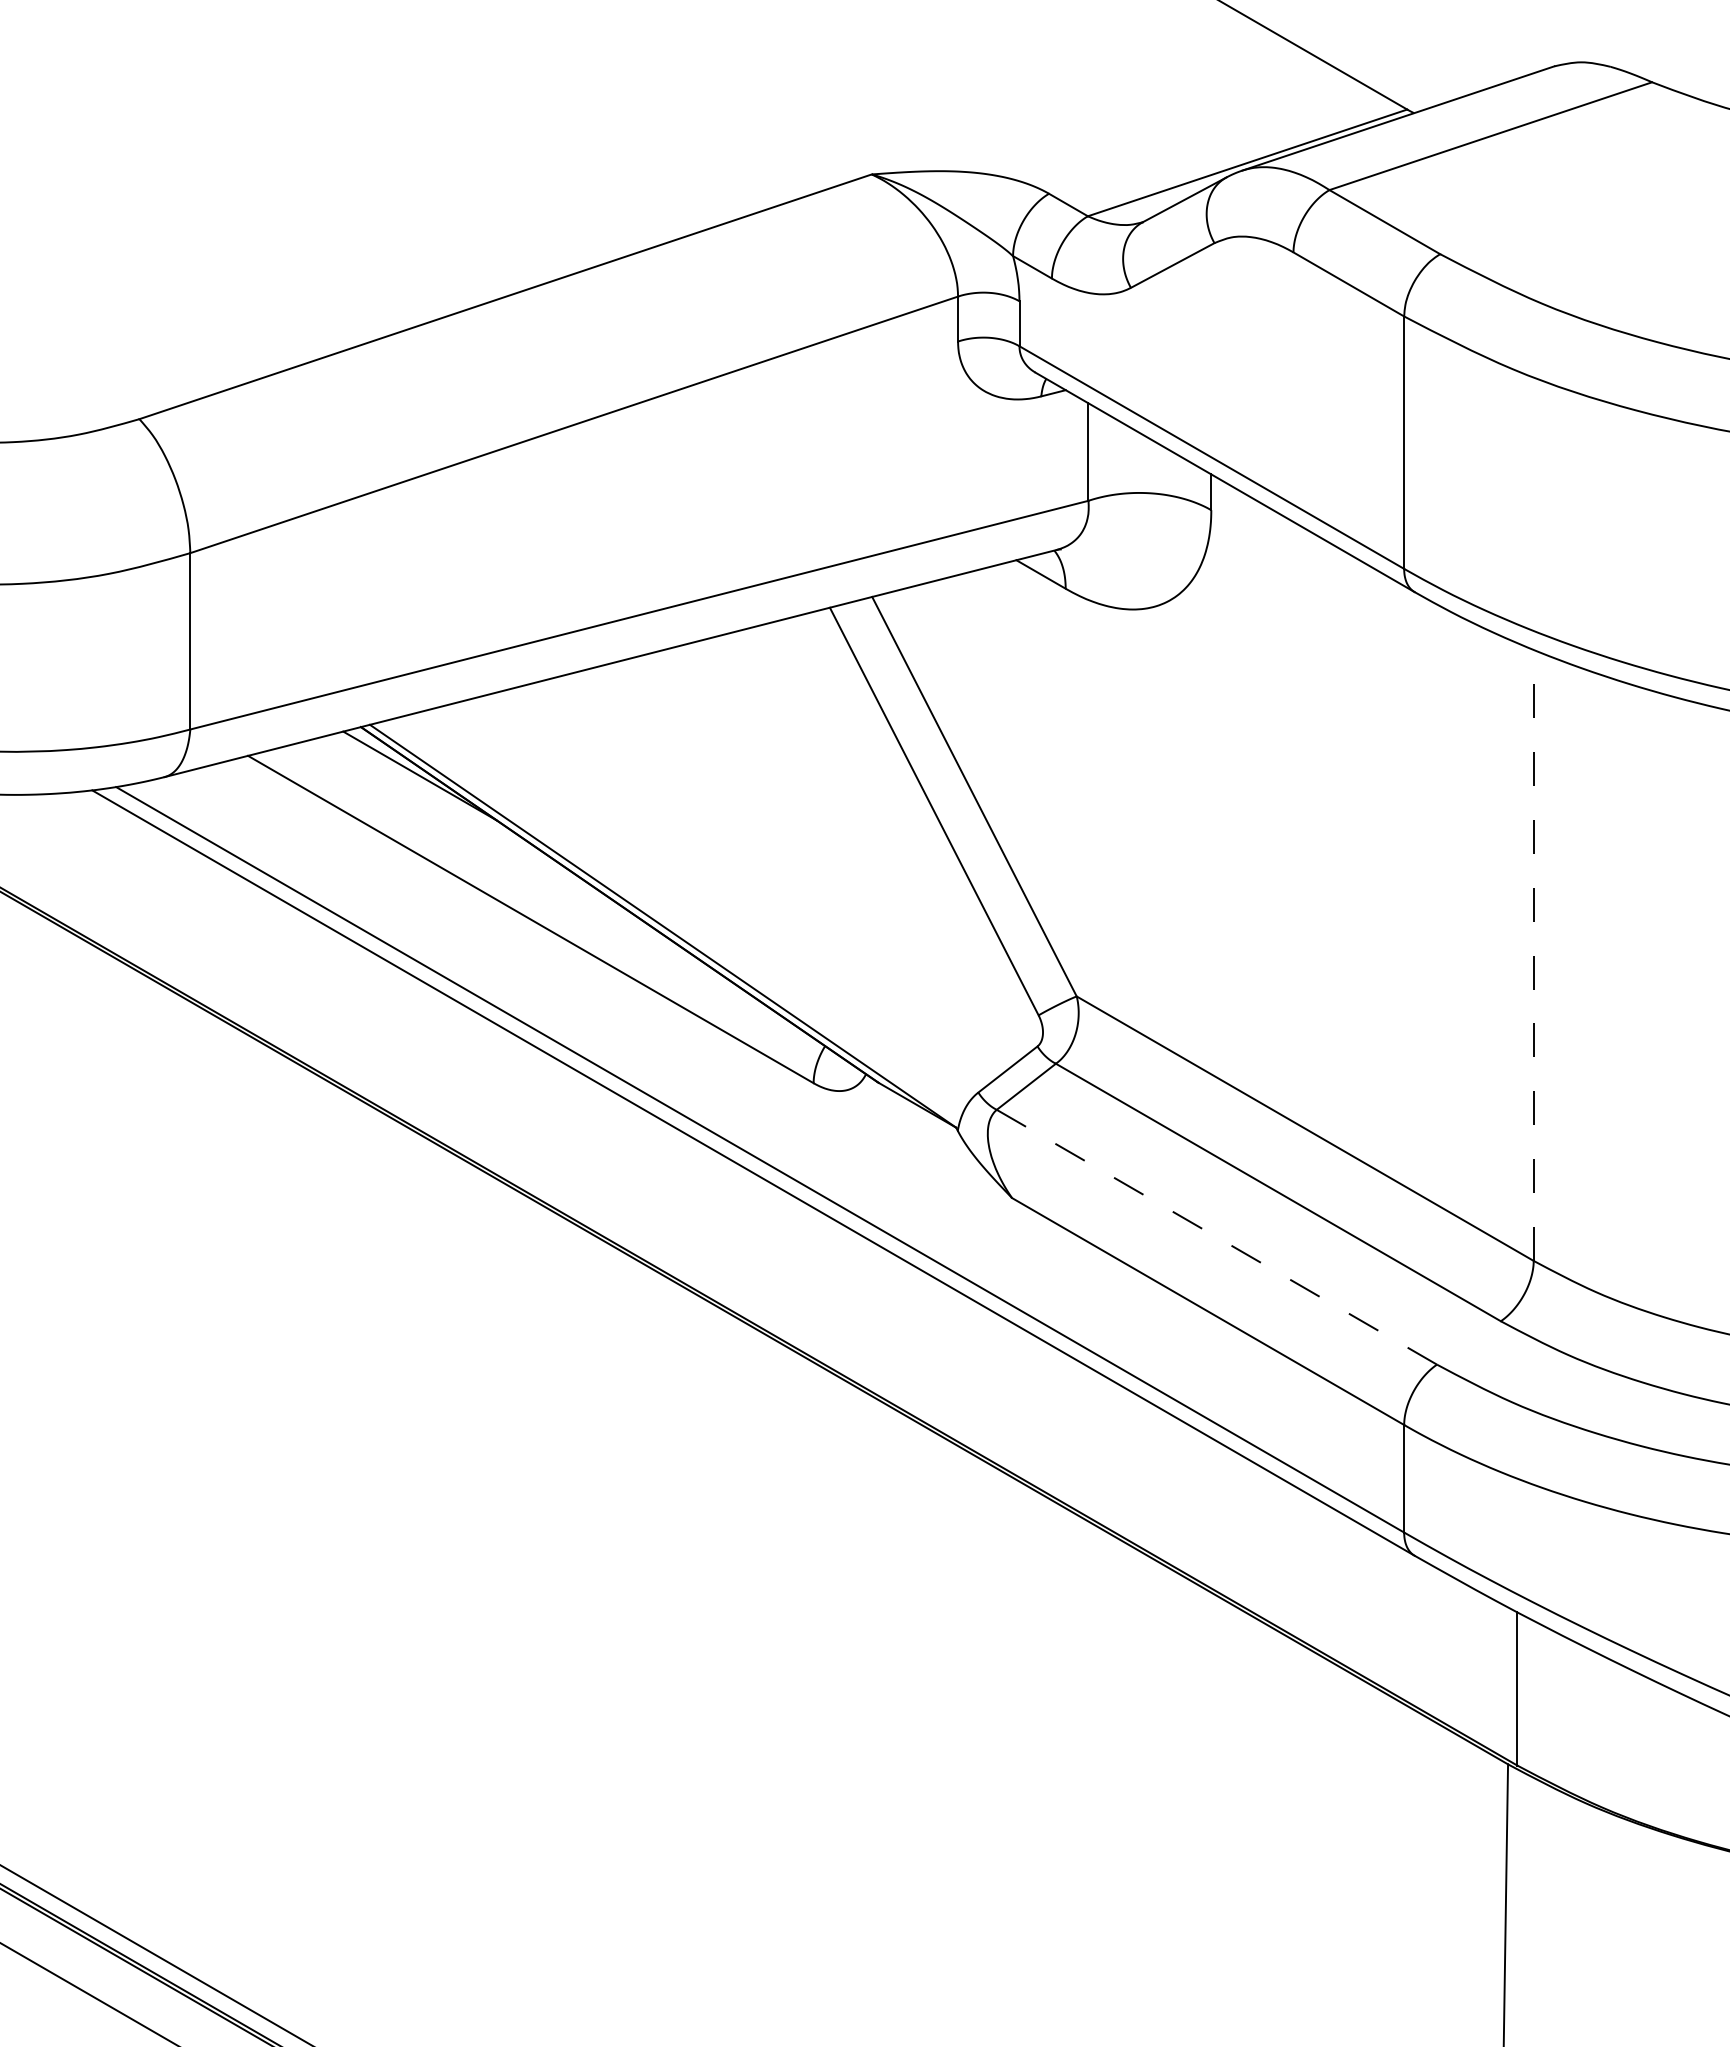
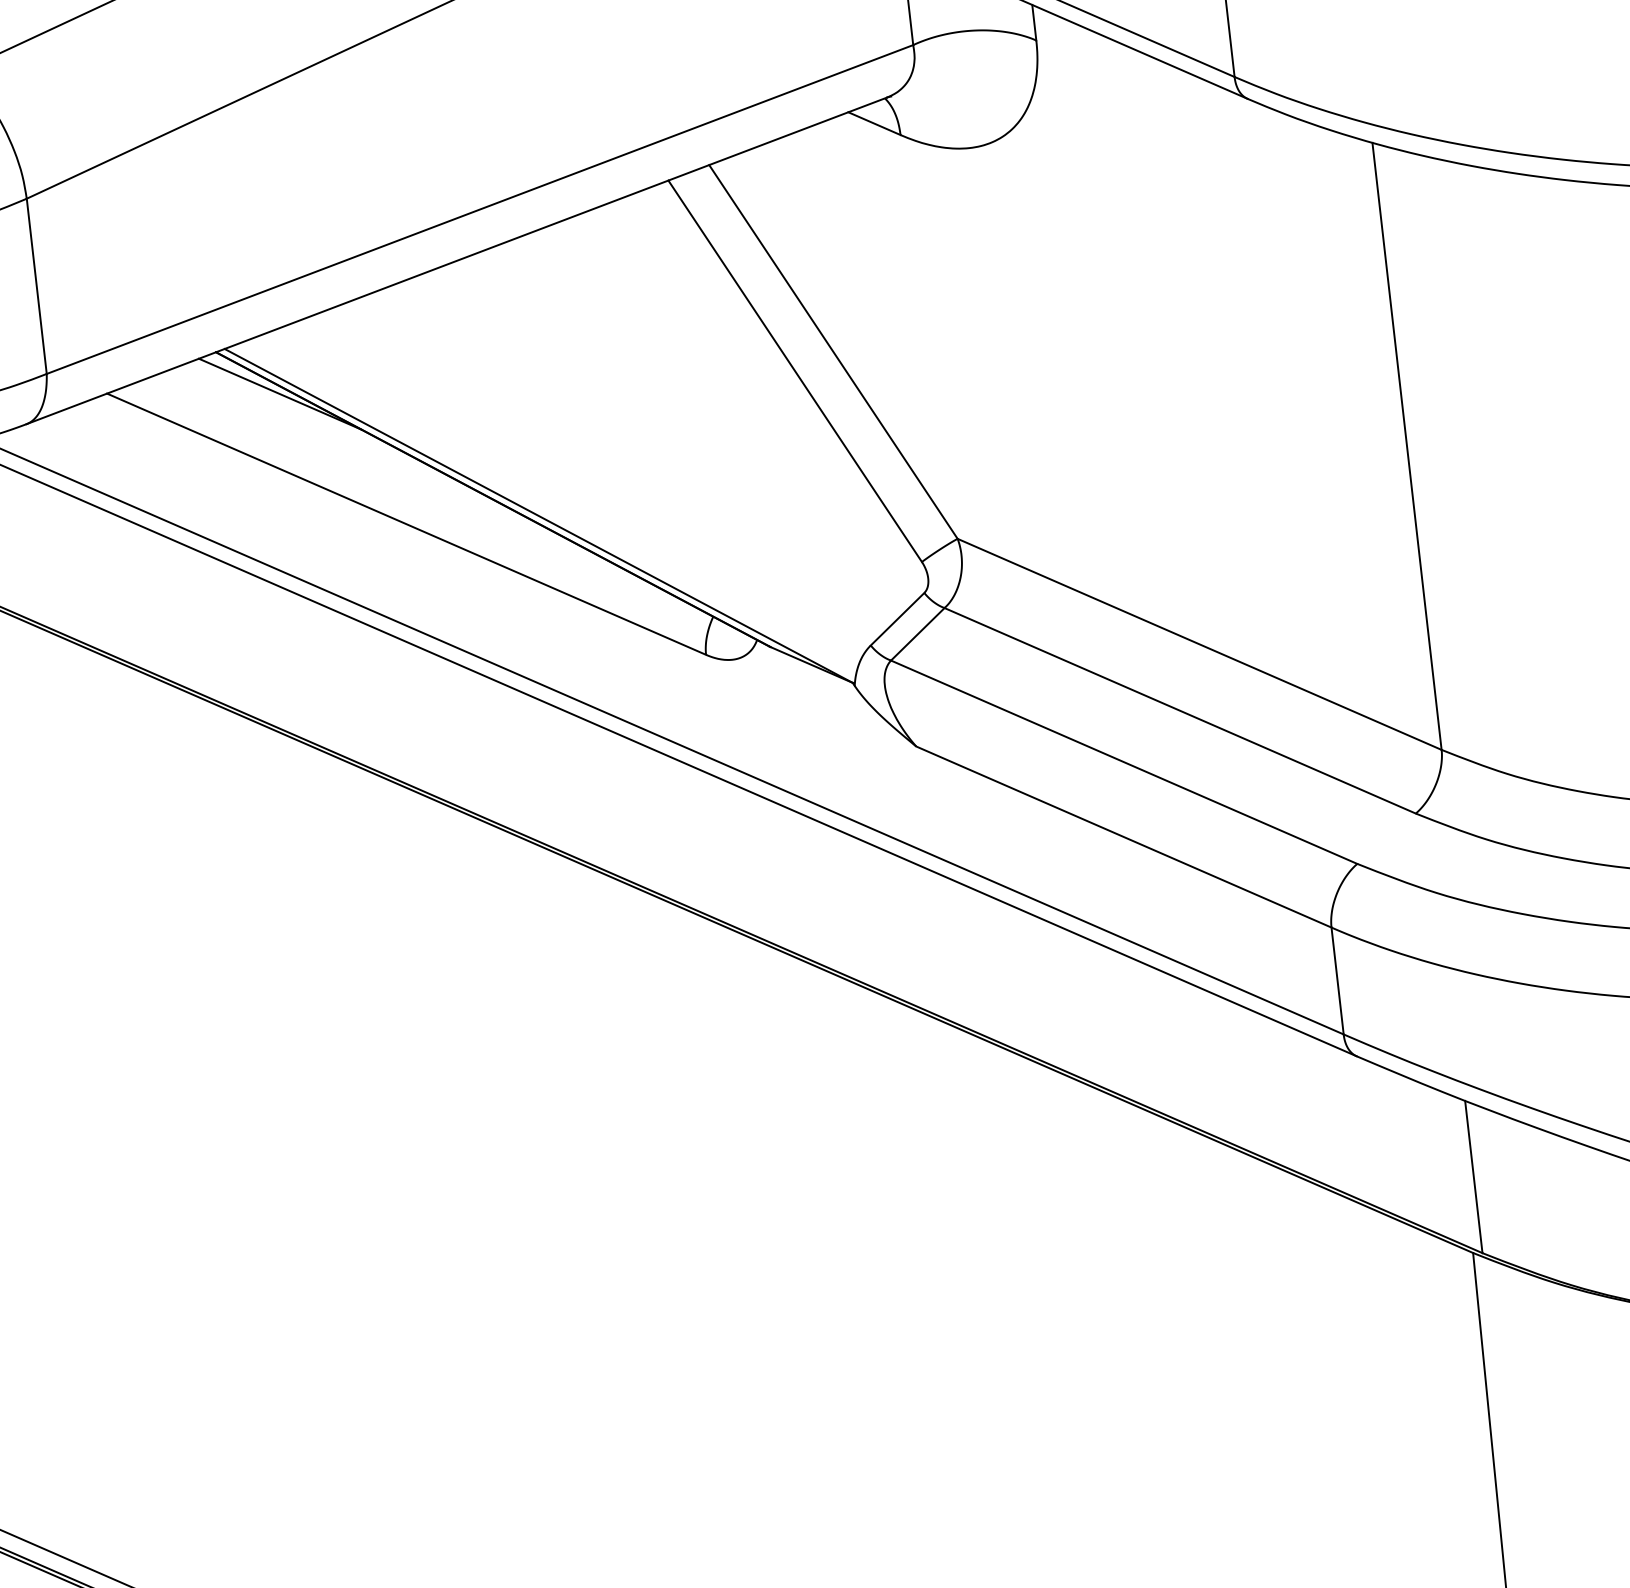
line: (1533, 954) -> (1406, 445), dashed -> solid
line: (1216, 1236) -> (1123, 761), dashed -> solid

